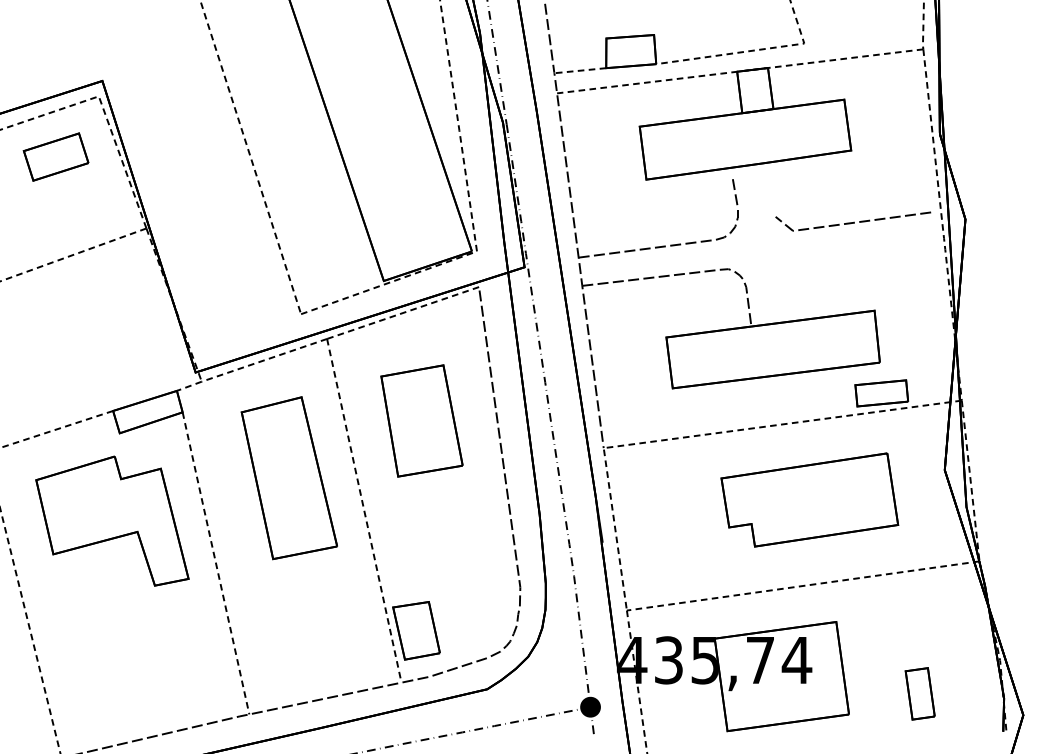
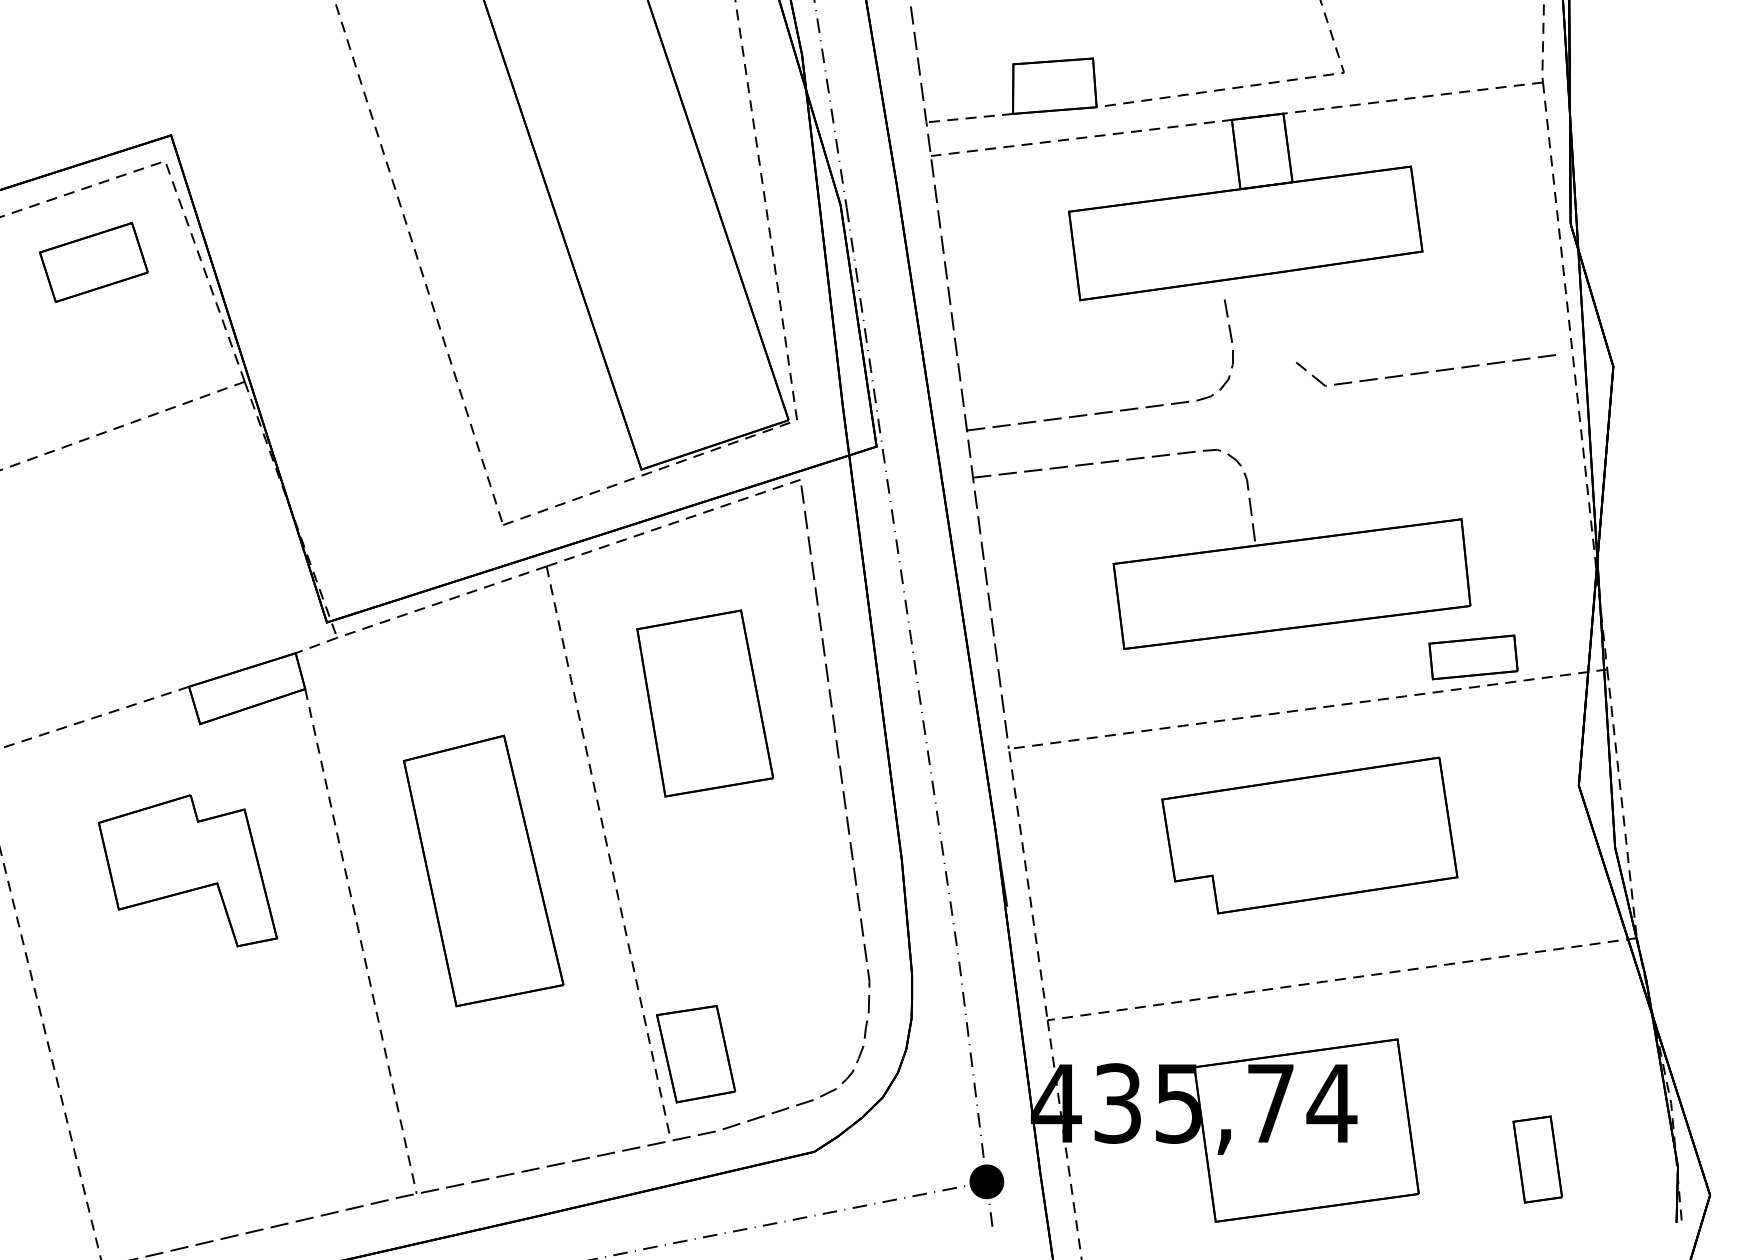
part: (288, 478) -> (482, 871), moved
part: (809, 499) -> (1309, 834), moved
part: (112, 520) -> (187, 869), size x0.7

